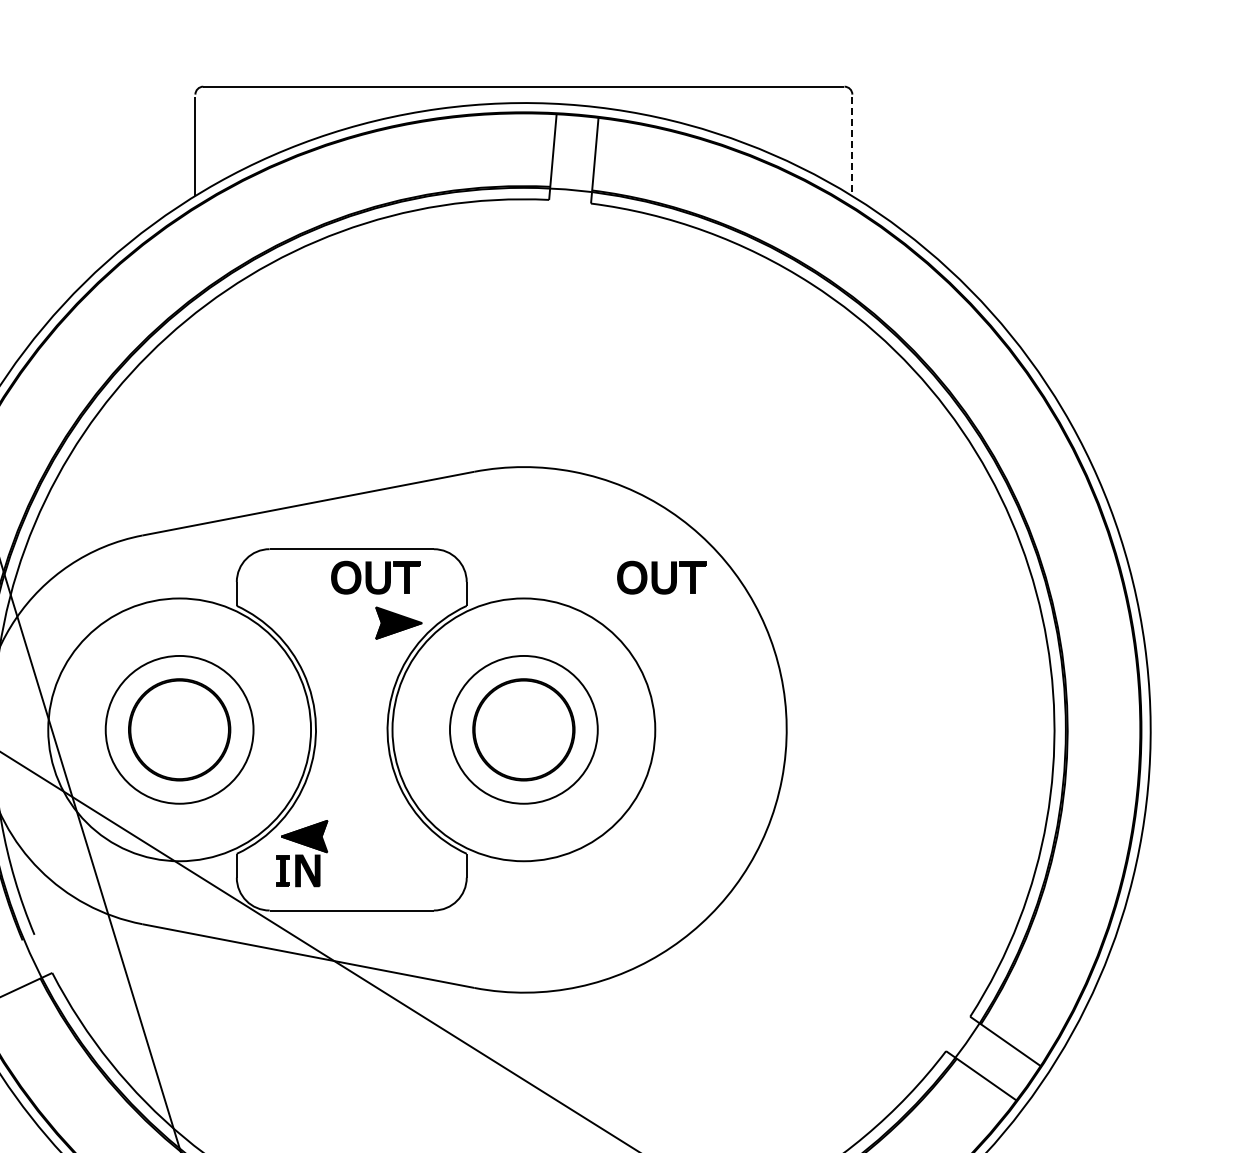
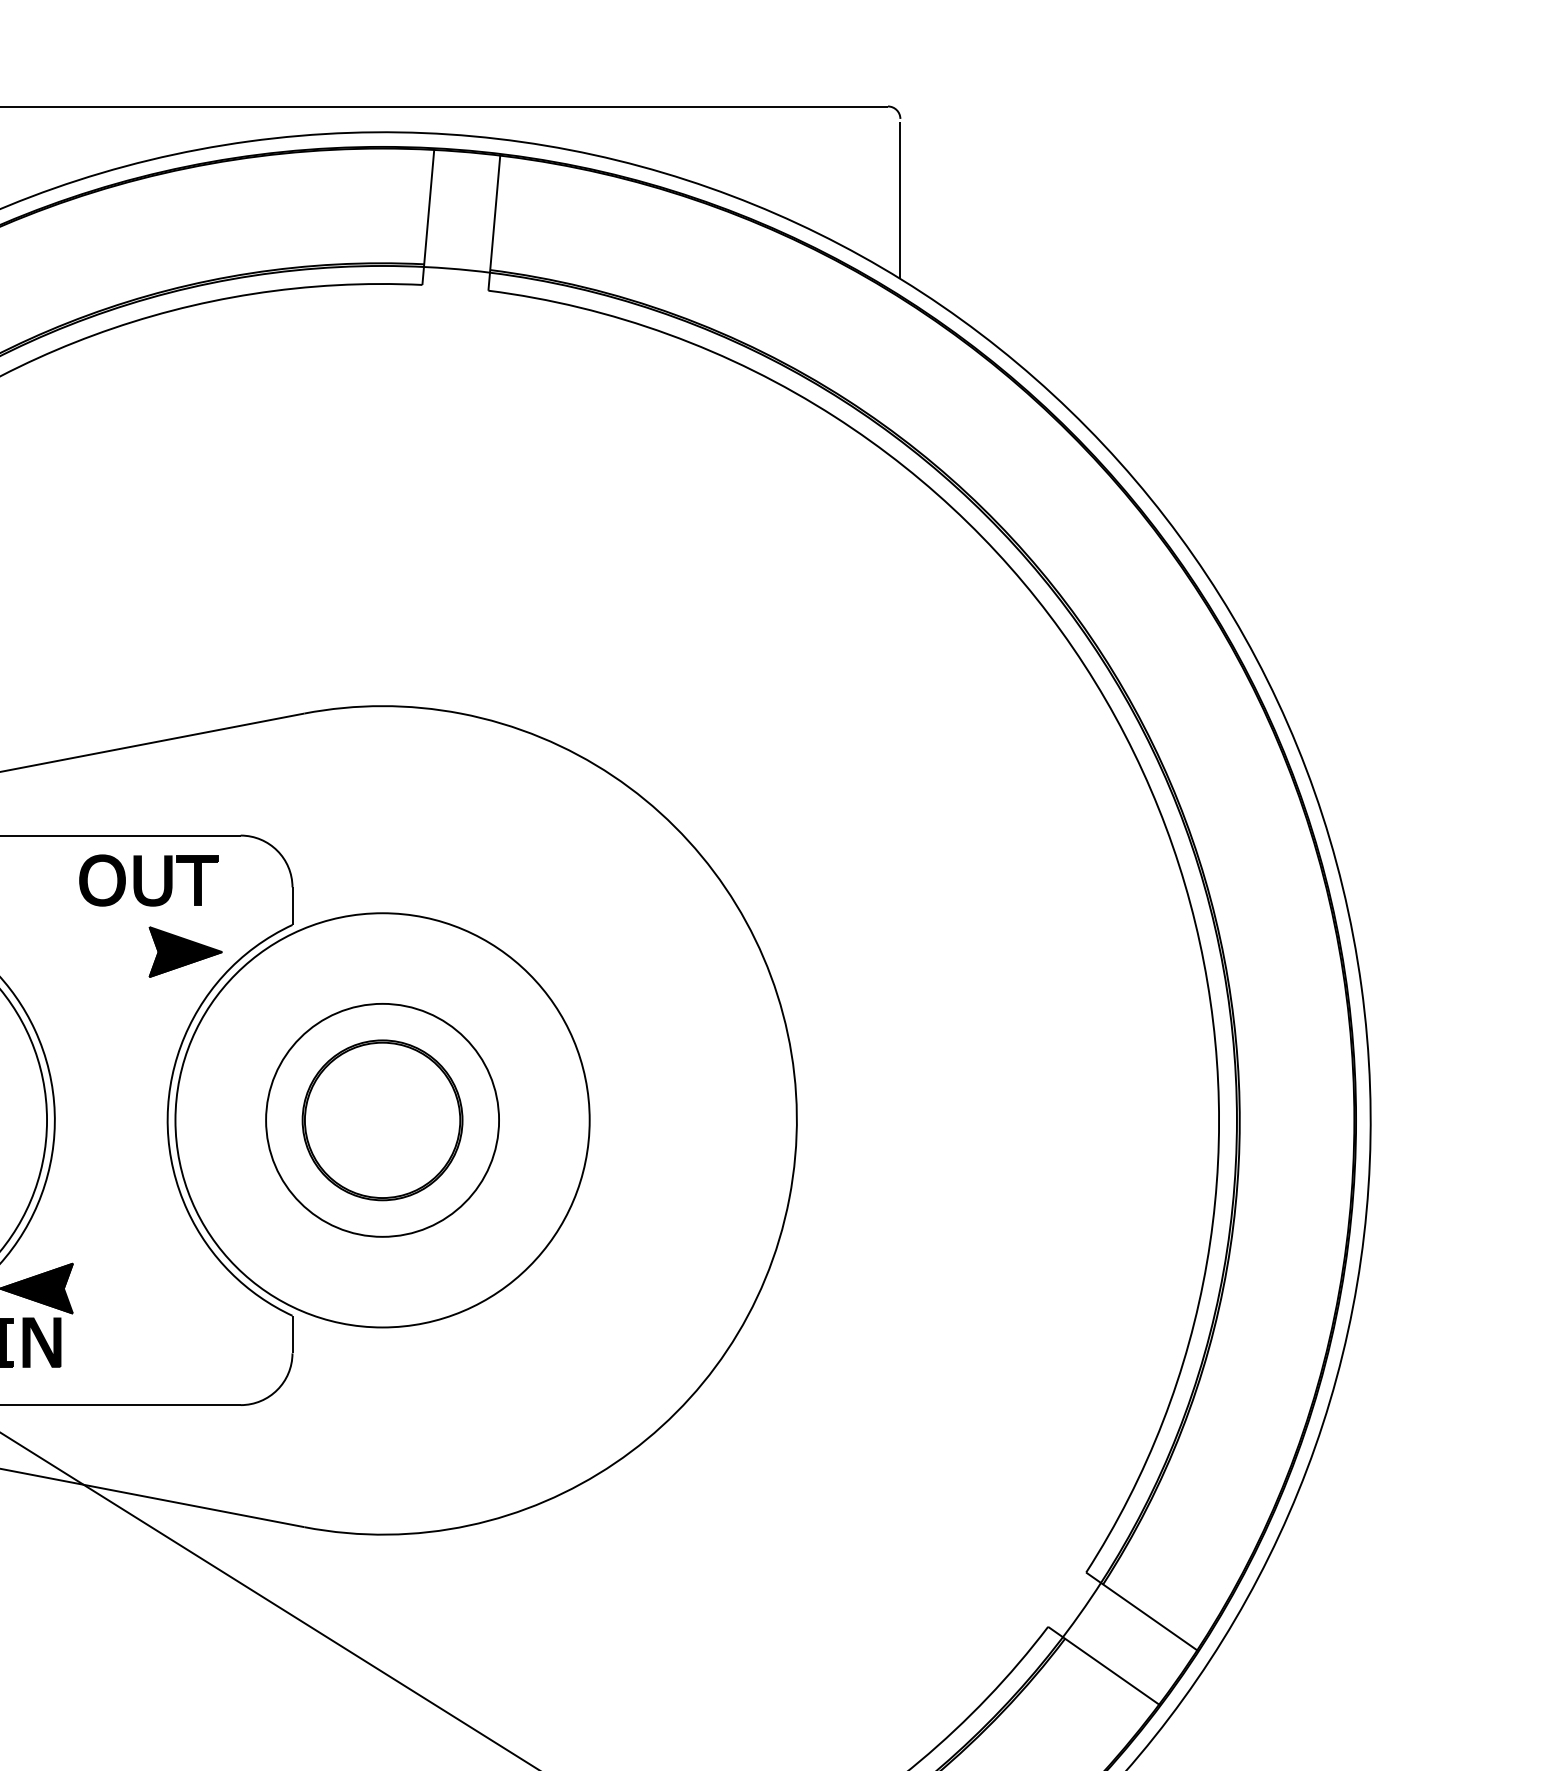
line: (852, 146) -> (900, 200), dashed -> solid
part: (661, 577) -> (599, 880), removed

